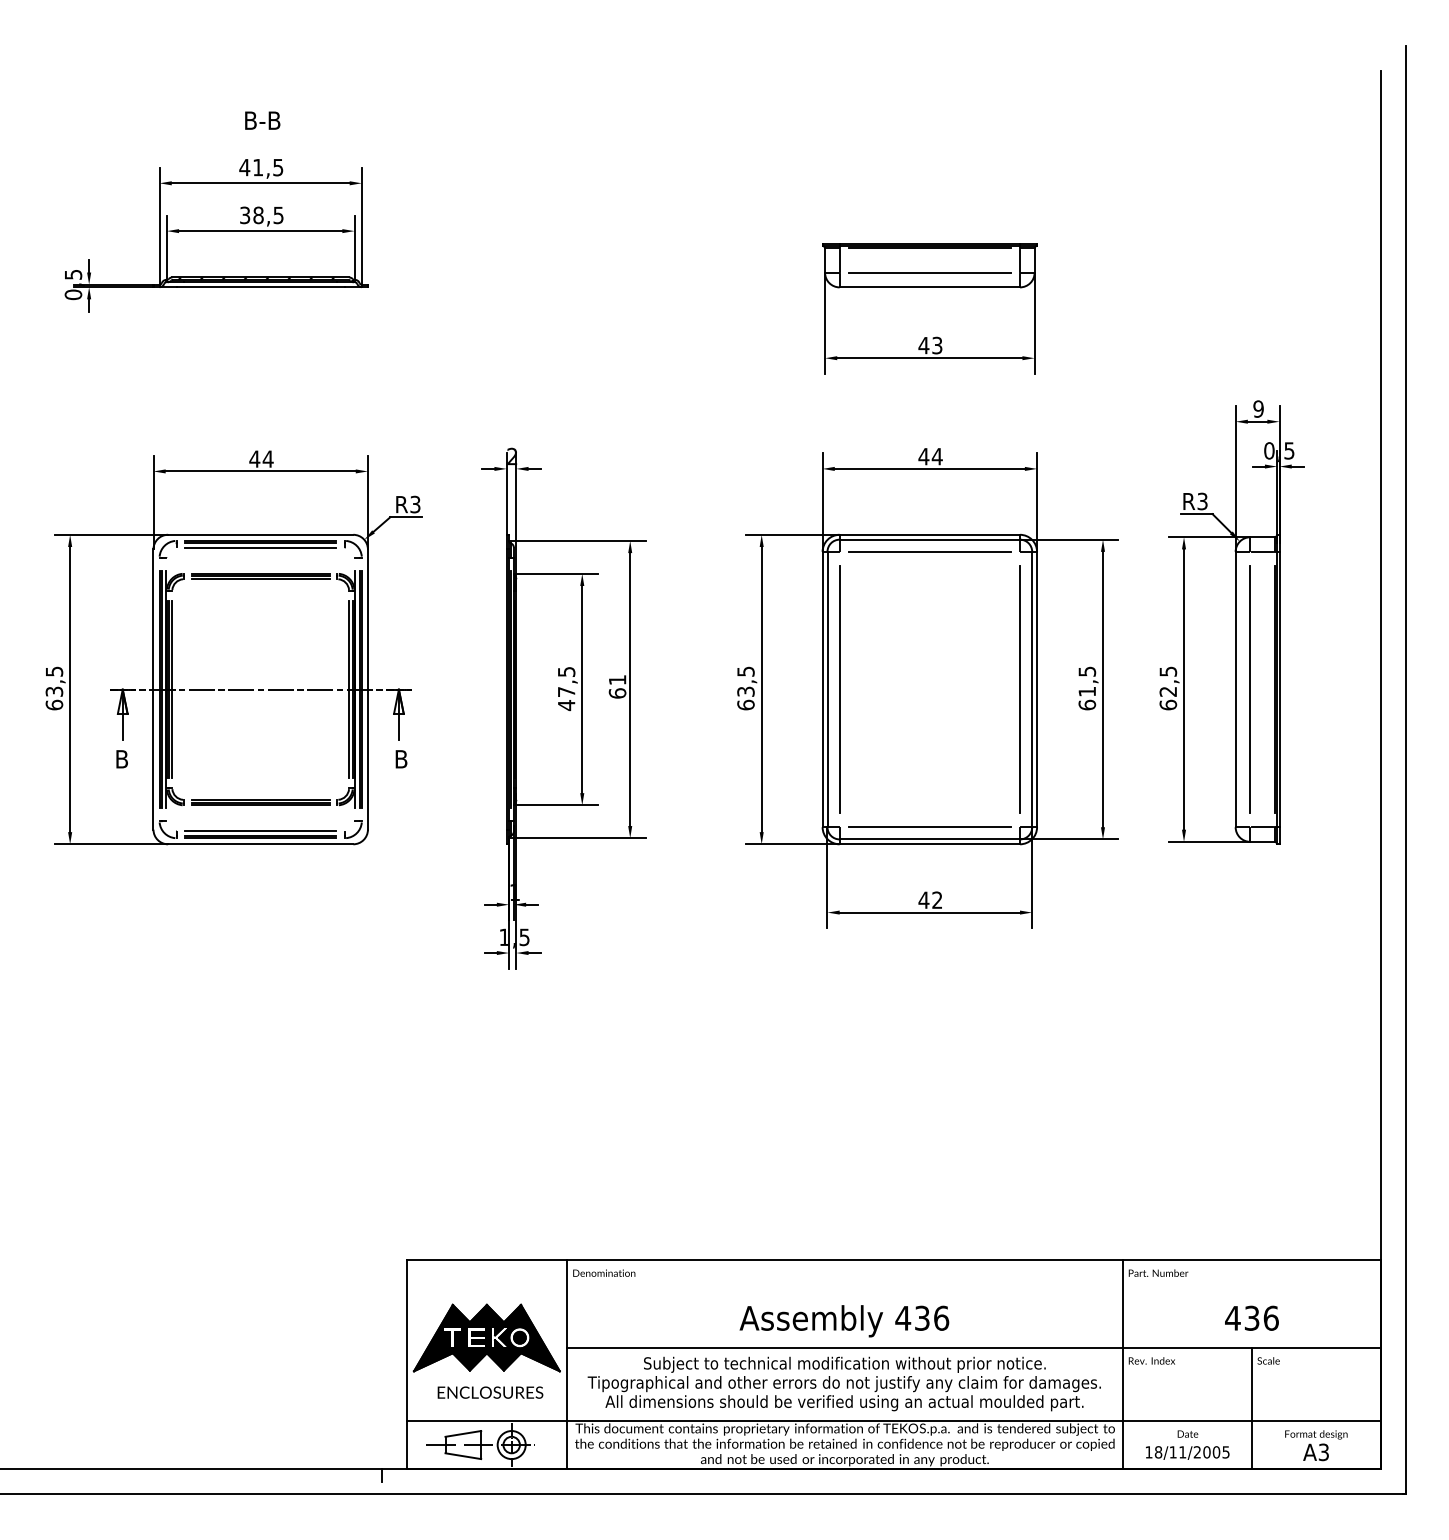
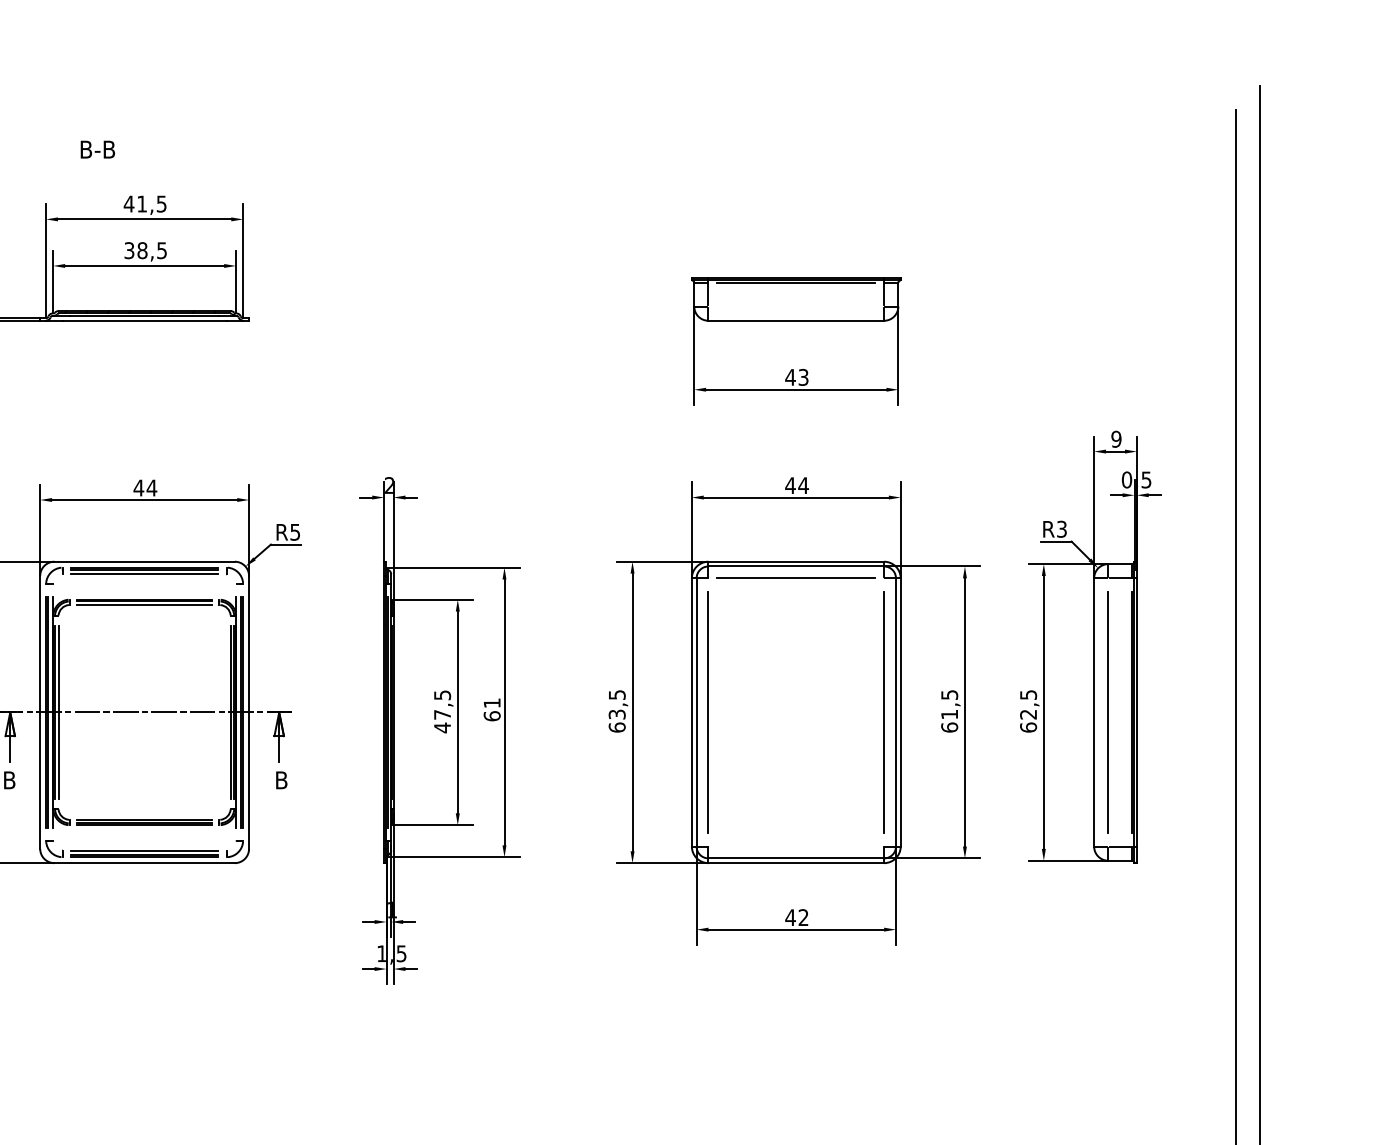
text: (262, 120) -> (97, 149), moved
line: (929, 272) -> (795, 306), removed
text: (415, 503) -> (295, 531), R3 -> R5
line: (929, 827) -> (795, 846), removed

